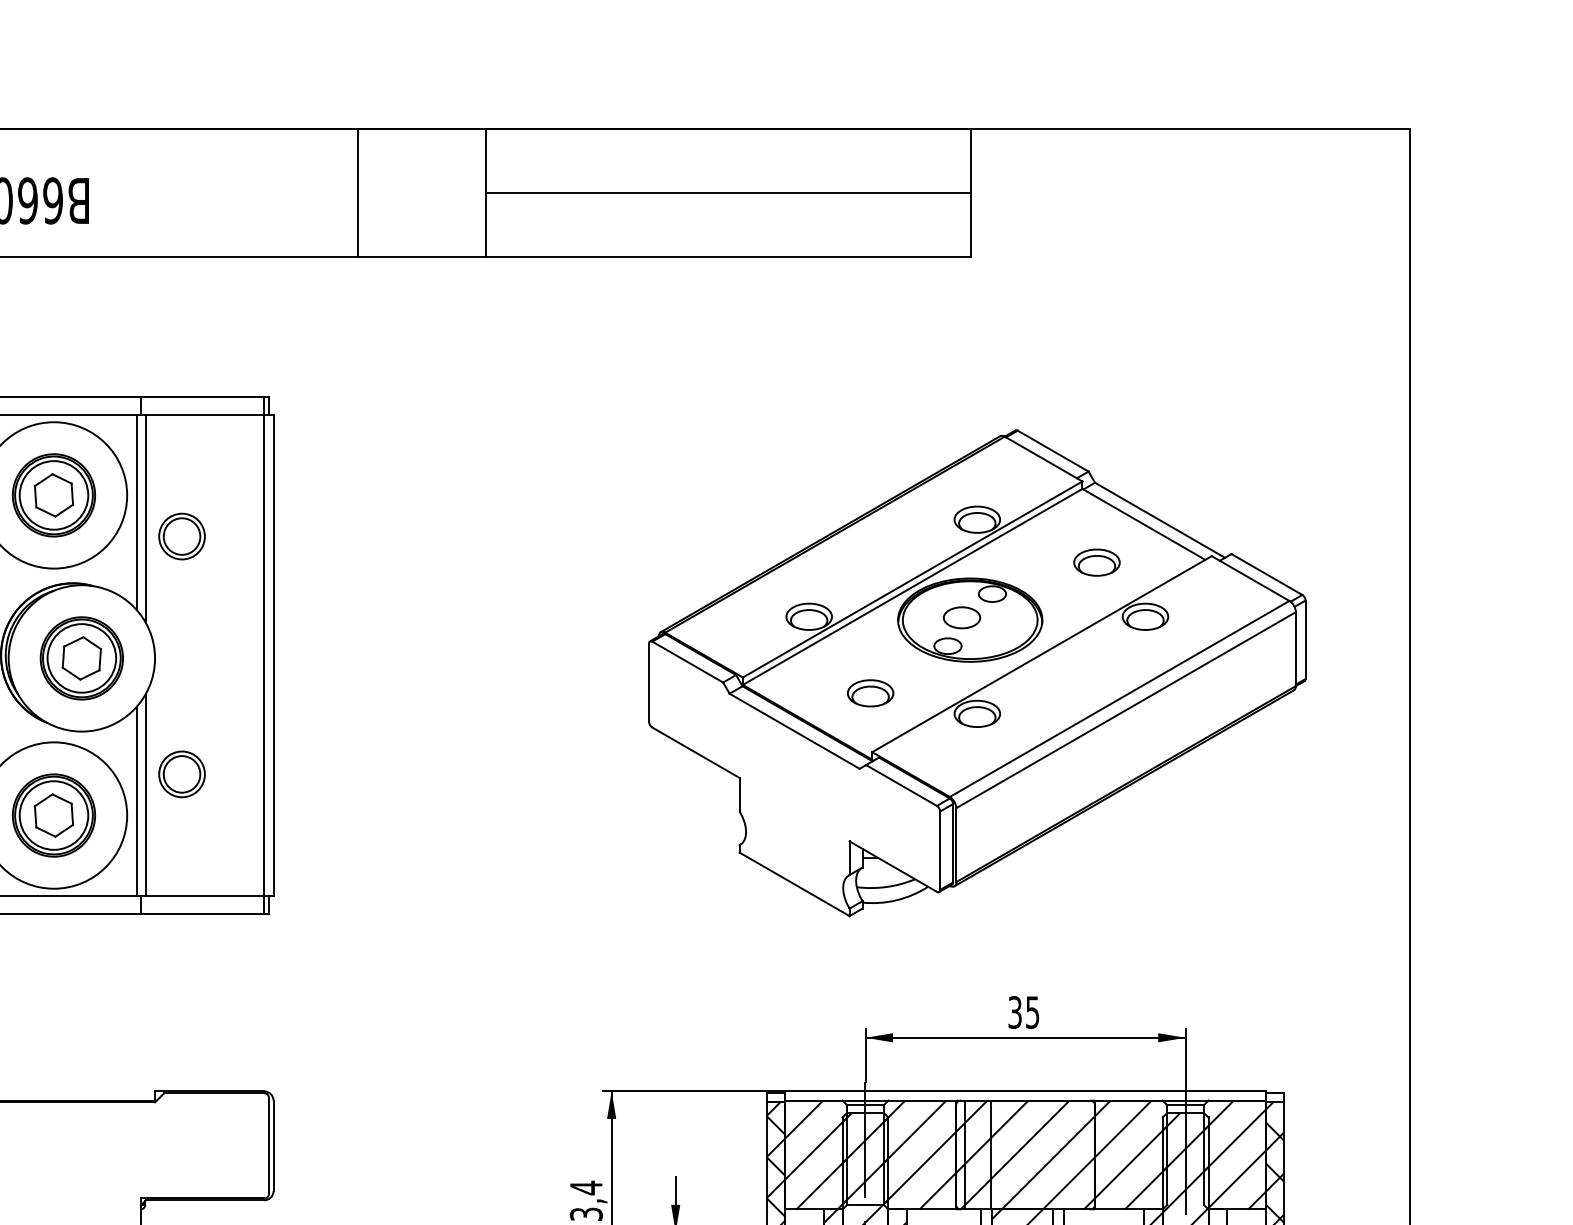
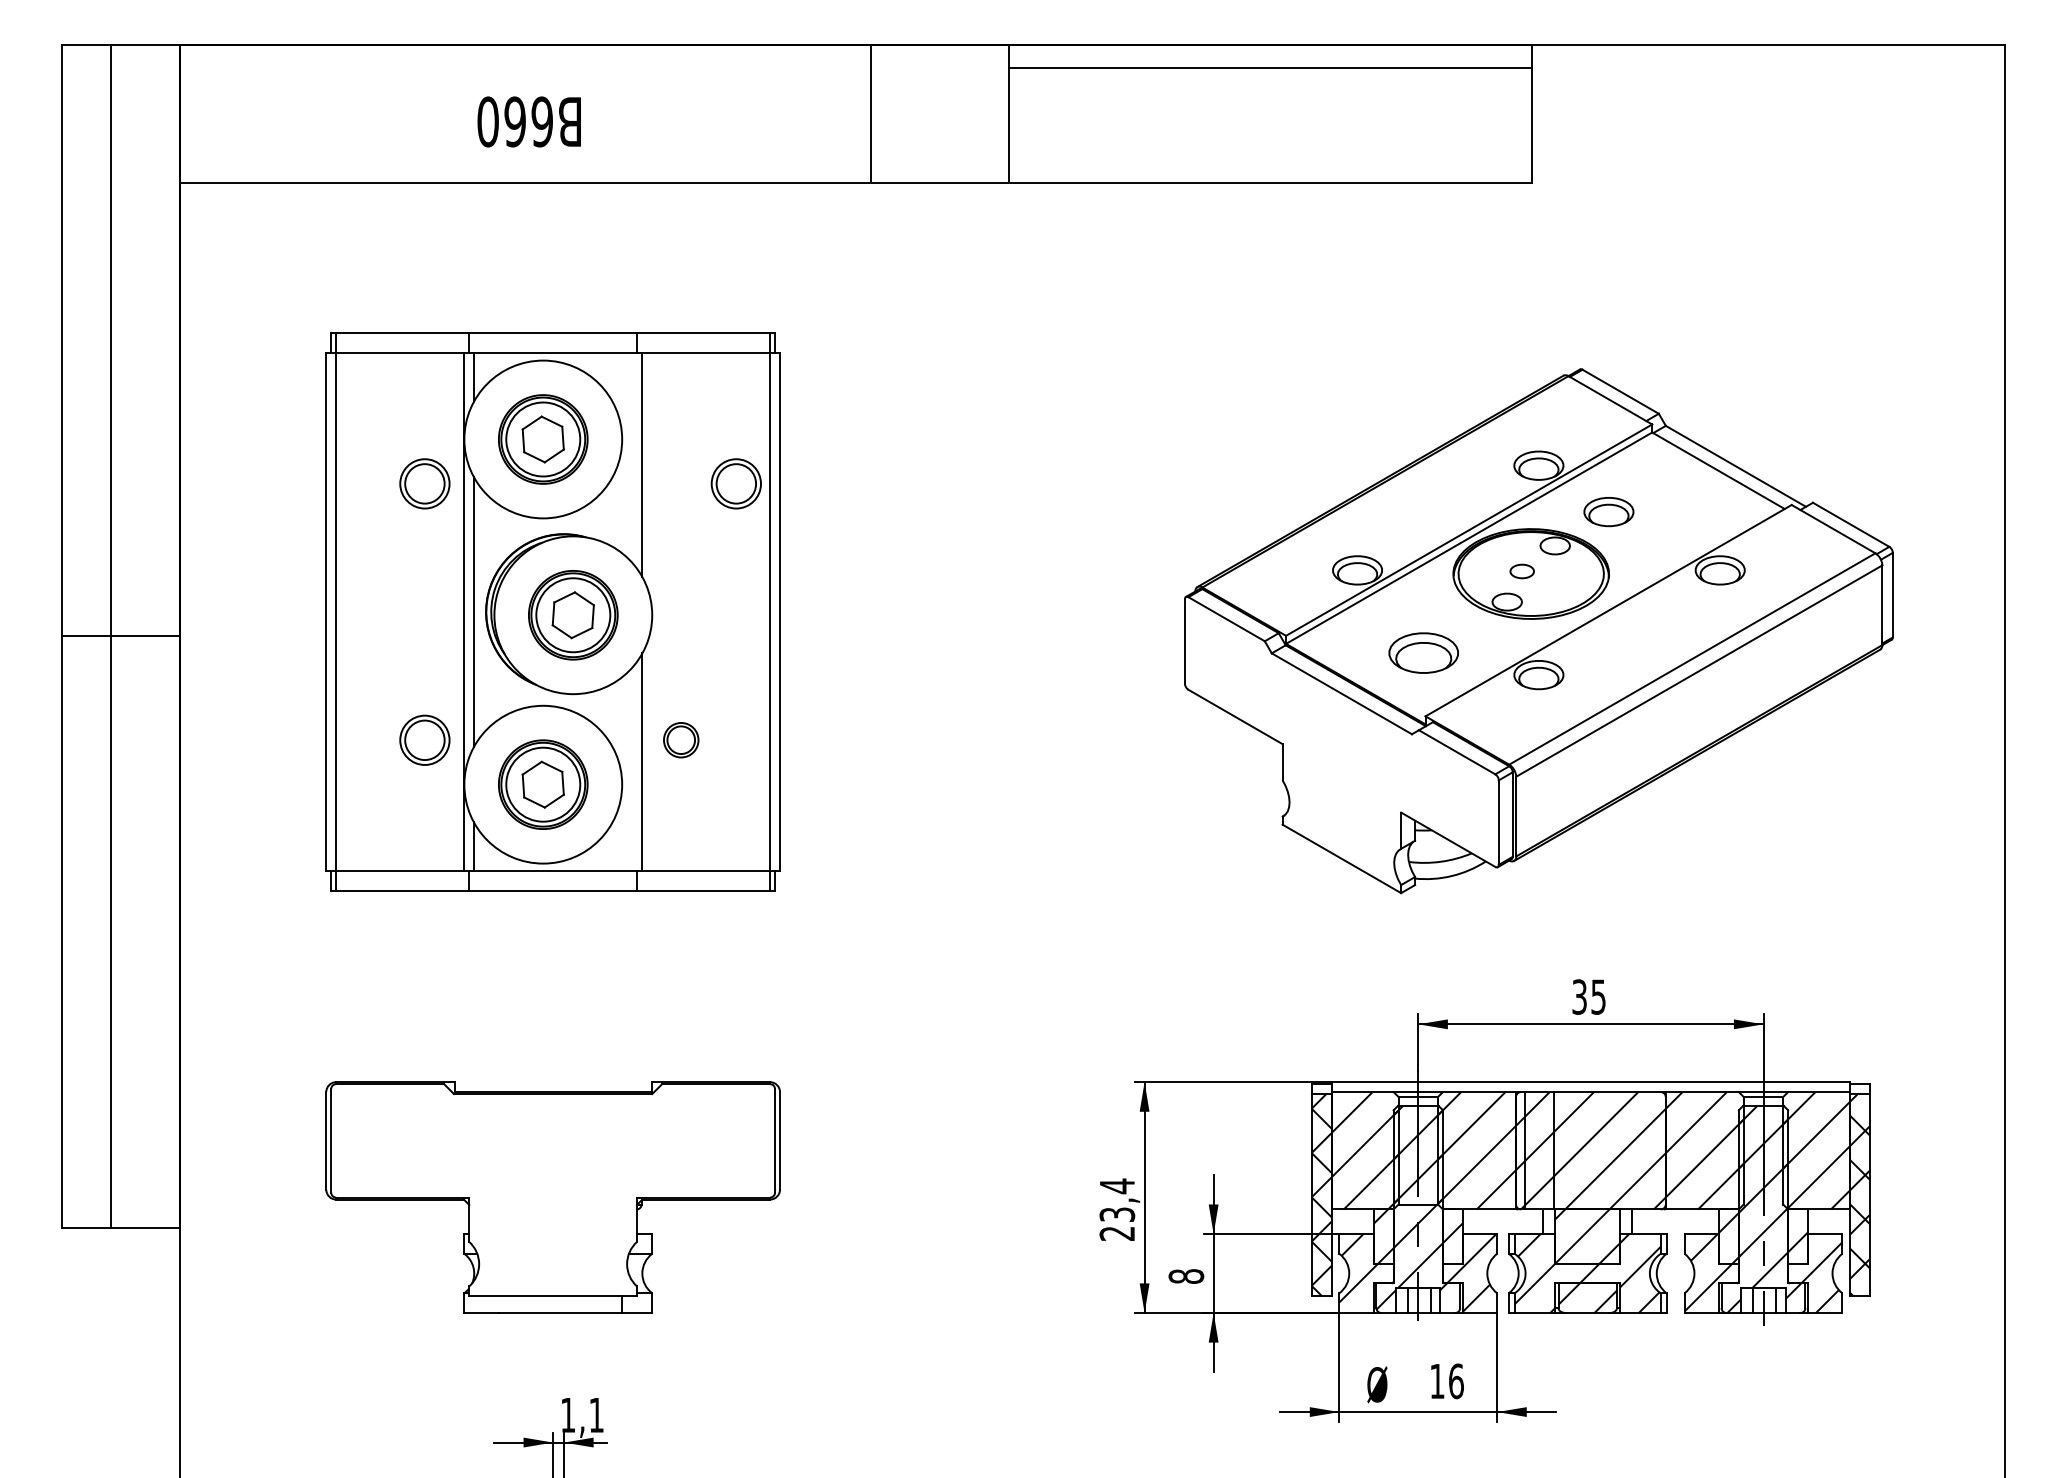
line: (727, 193) -> (1269, 67), moved
line: (136, 513) -> (632, 458), removed
part: (181, 536) -> (735, 483), moved
part: (1096, 563) -> (1608, 512), moved
part: (961, 617) -> (1521, 571), size x0.6
part: (870, 692) -> (1423, 652), size x1.4
part: (181, 773) -> (680, 739), size x0.7
line: (136, 801) -> (632, 769), removed

